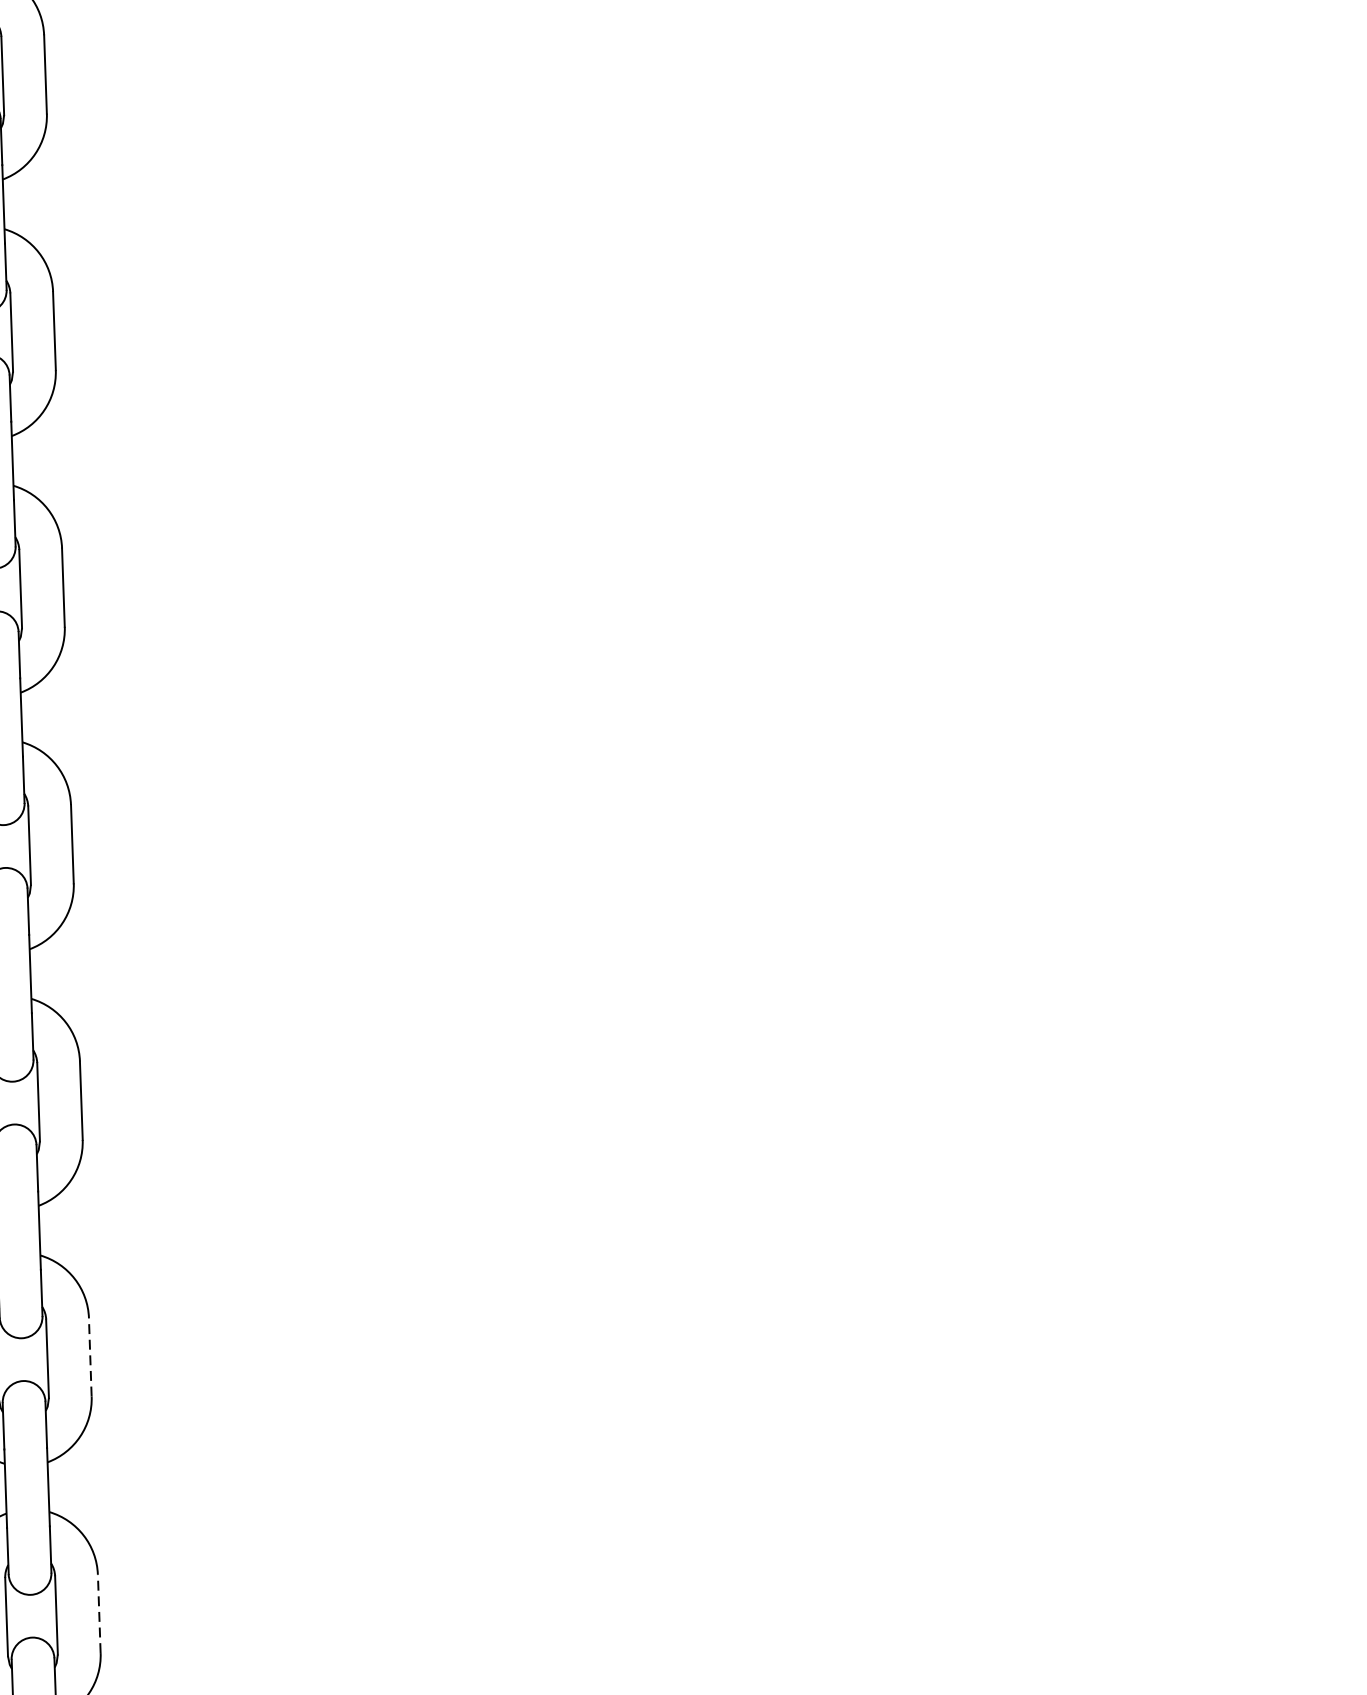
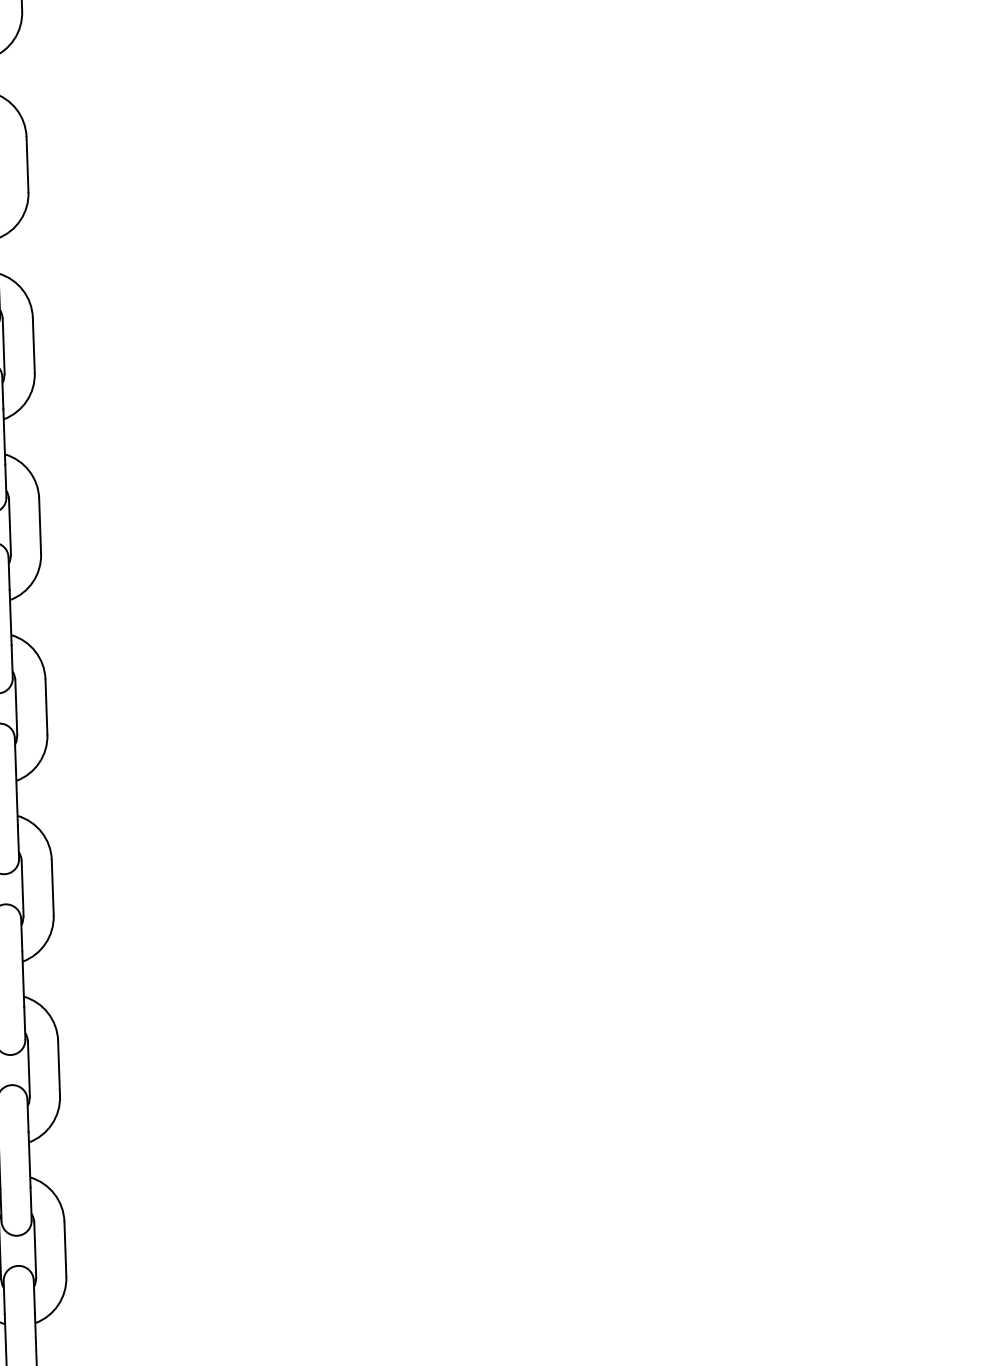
line: (90, 1357) -> (59, 1068), dashed -> solid
line: (99, 1614) -> (65, 1249), dashed -> solid

